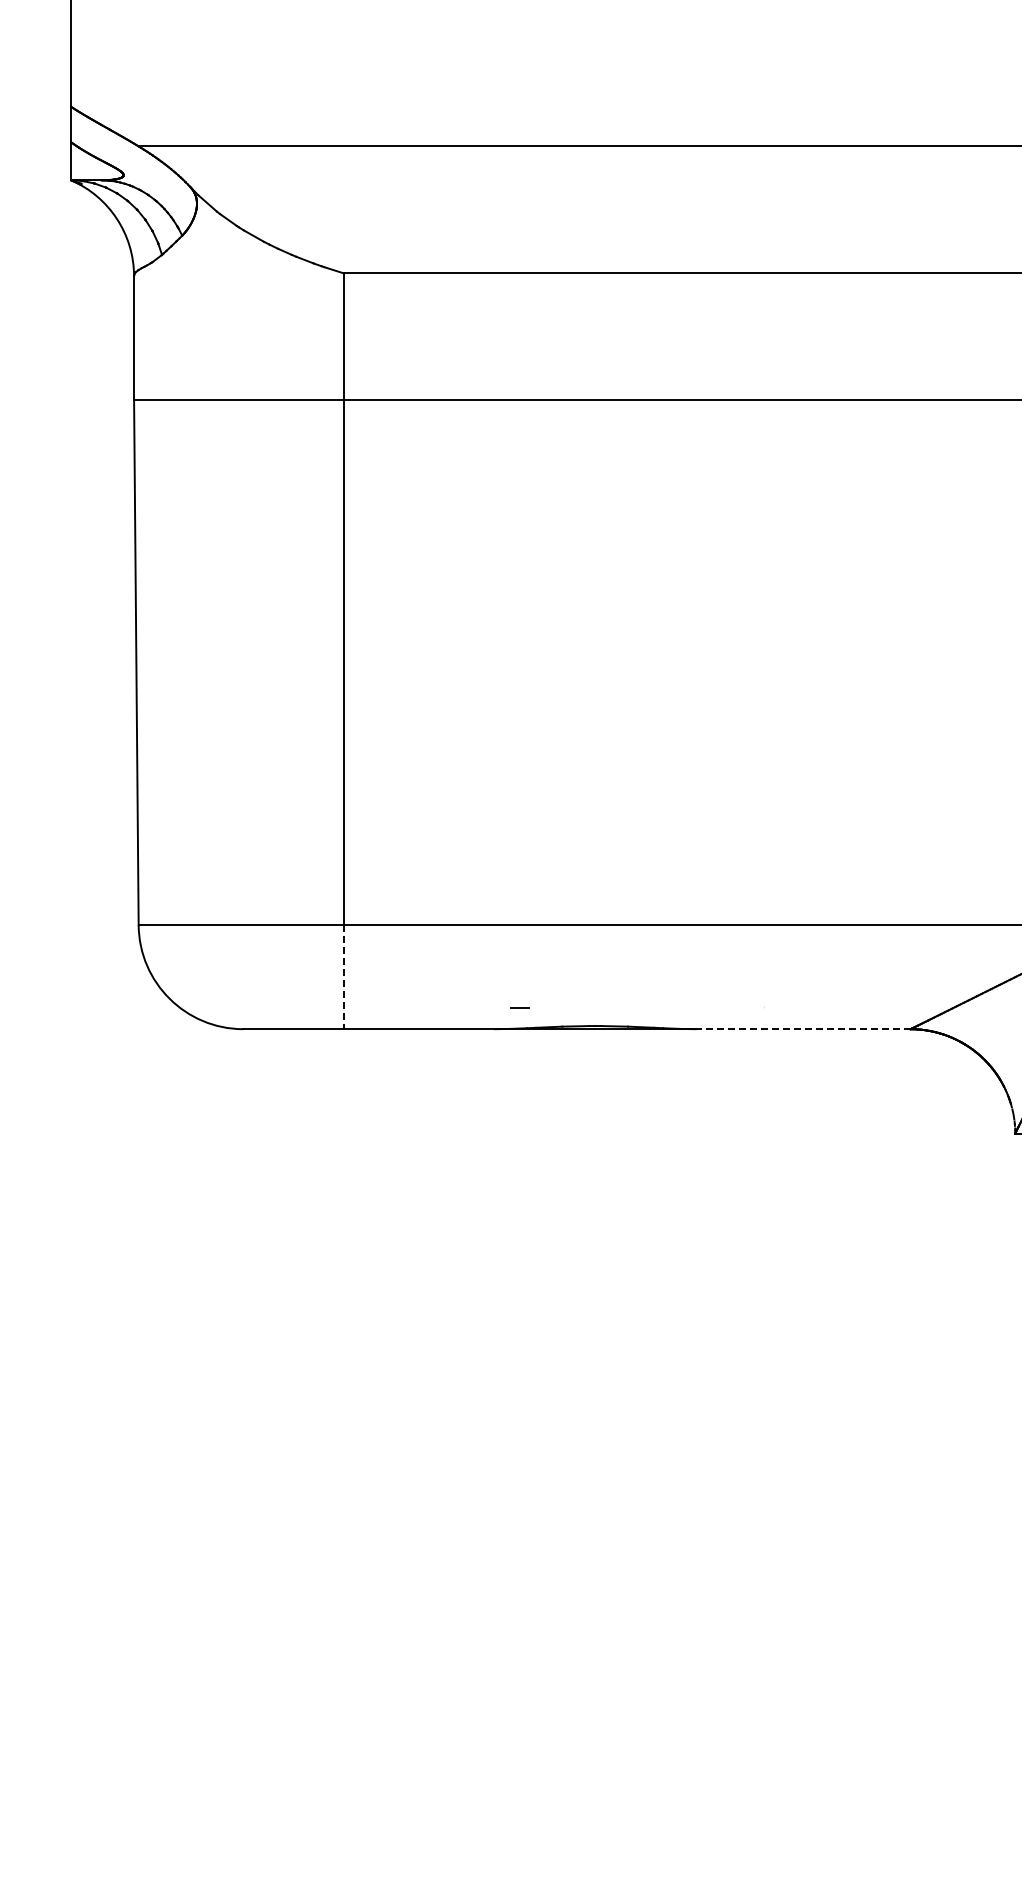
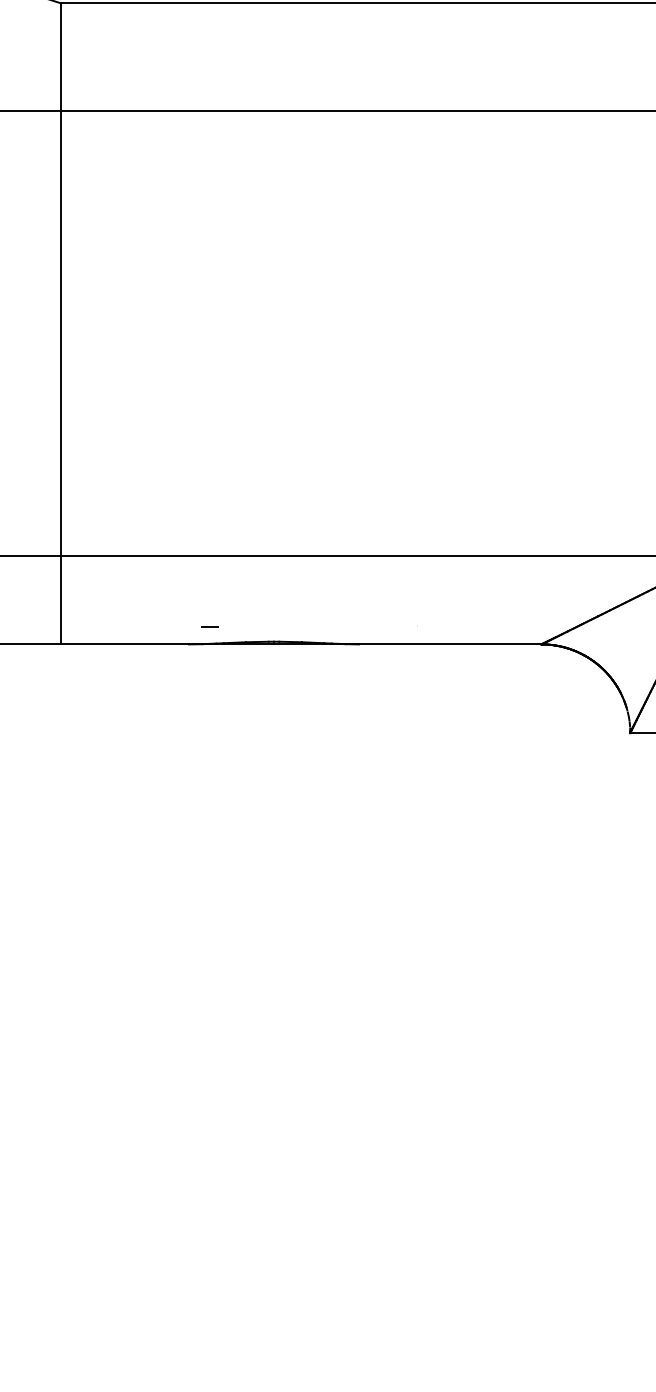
line: (343, 977) -> (60, 600), dashed -> solid
line: (803, 1029) -> (450, 644), dashed -> solid

